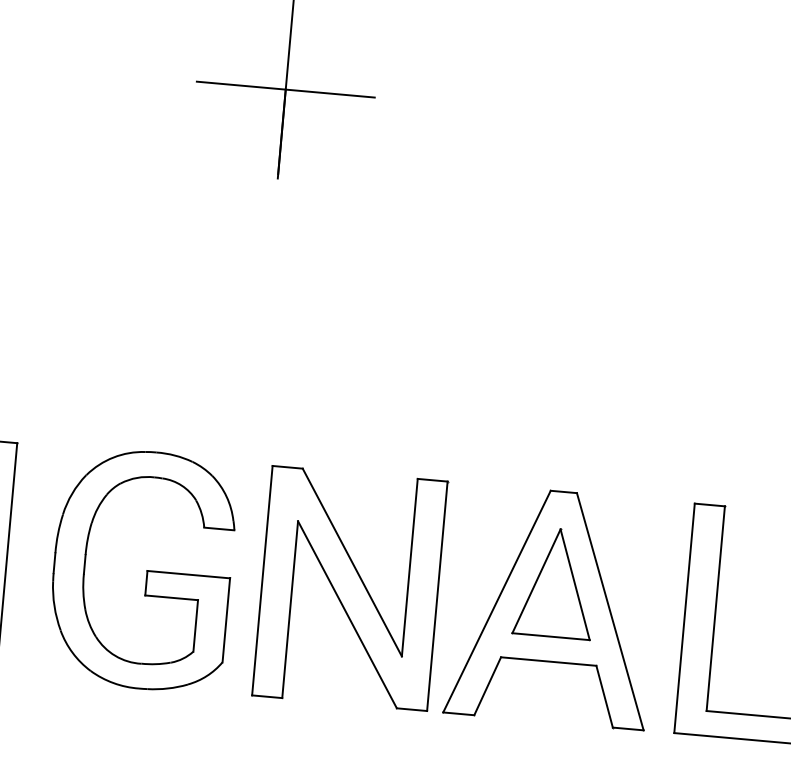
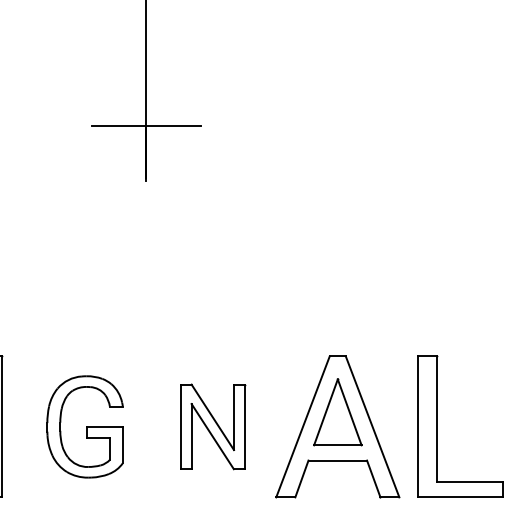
part: (141, 569) -> (84, 426), size x0.7
part: (349, 587) -> (212, 426), size x0.6

